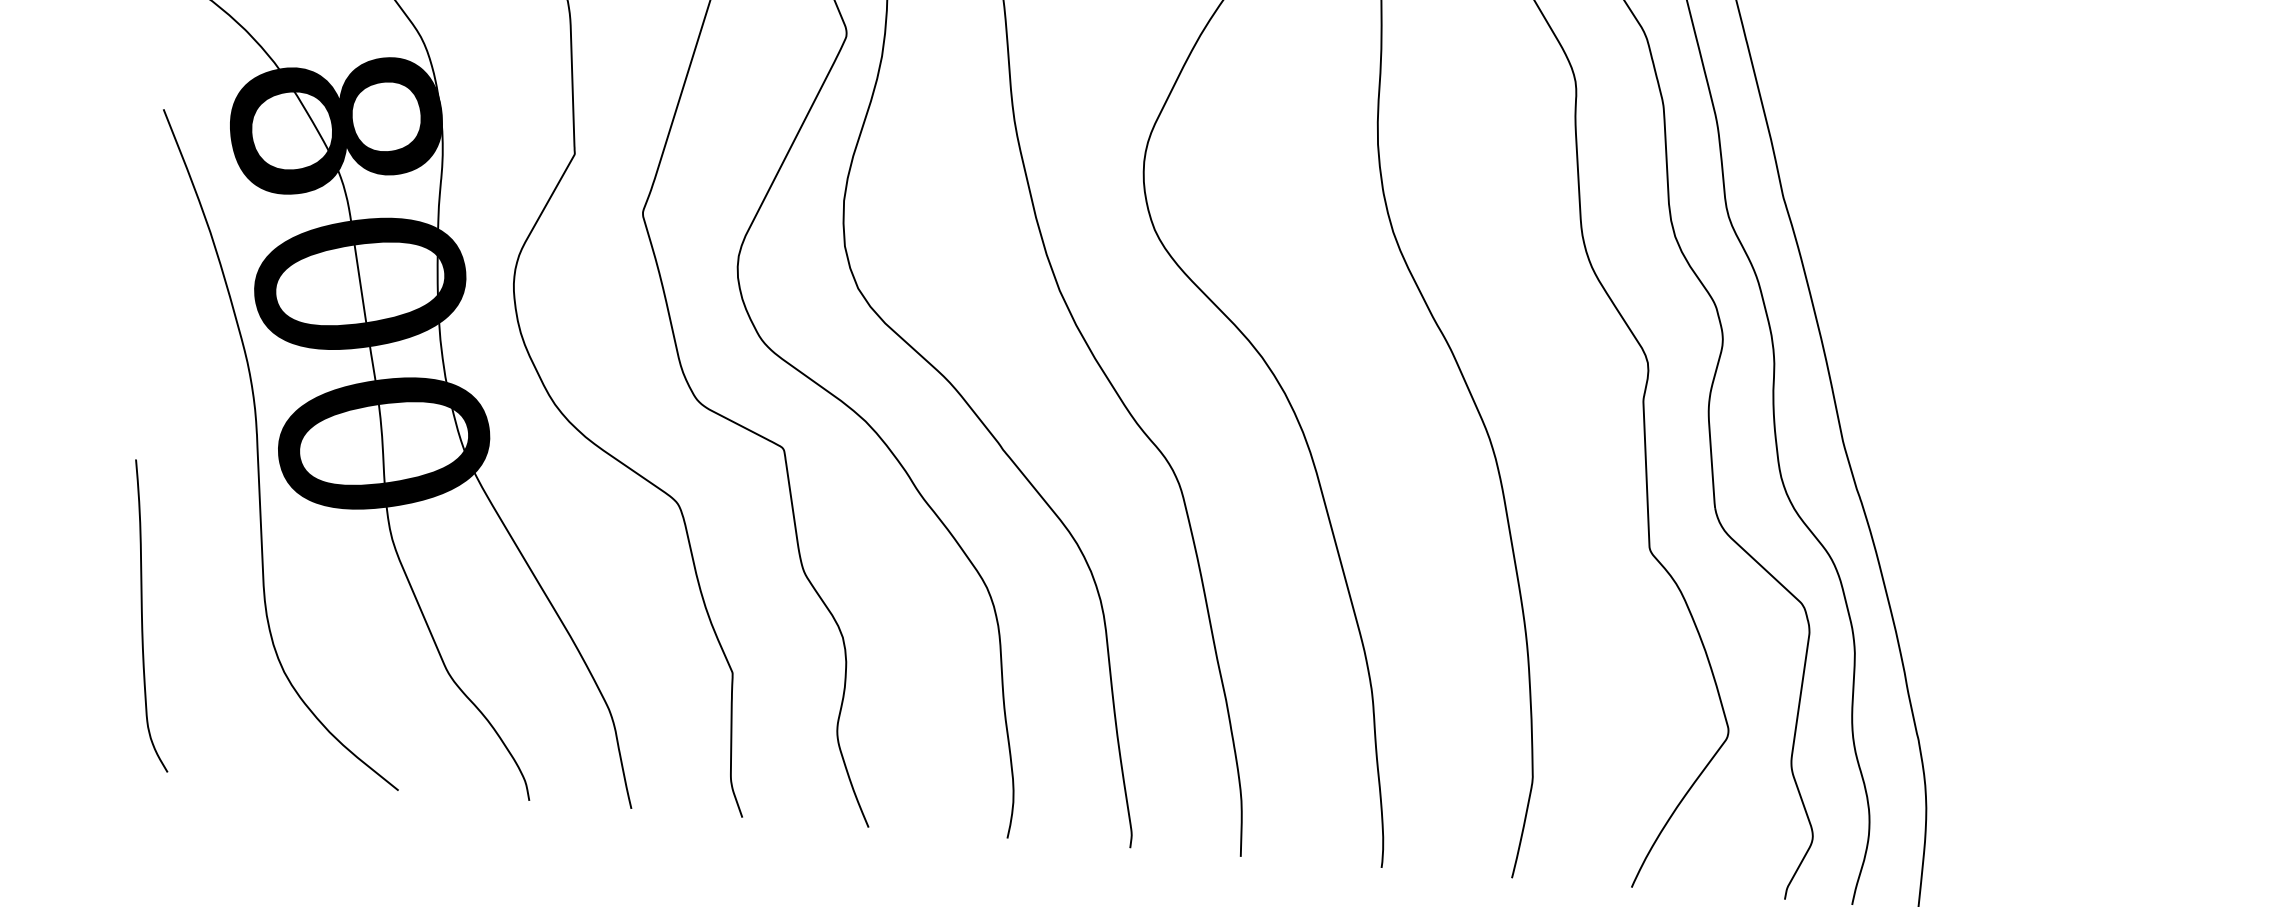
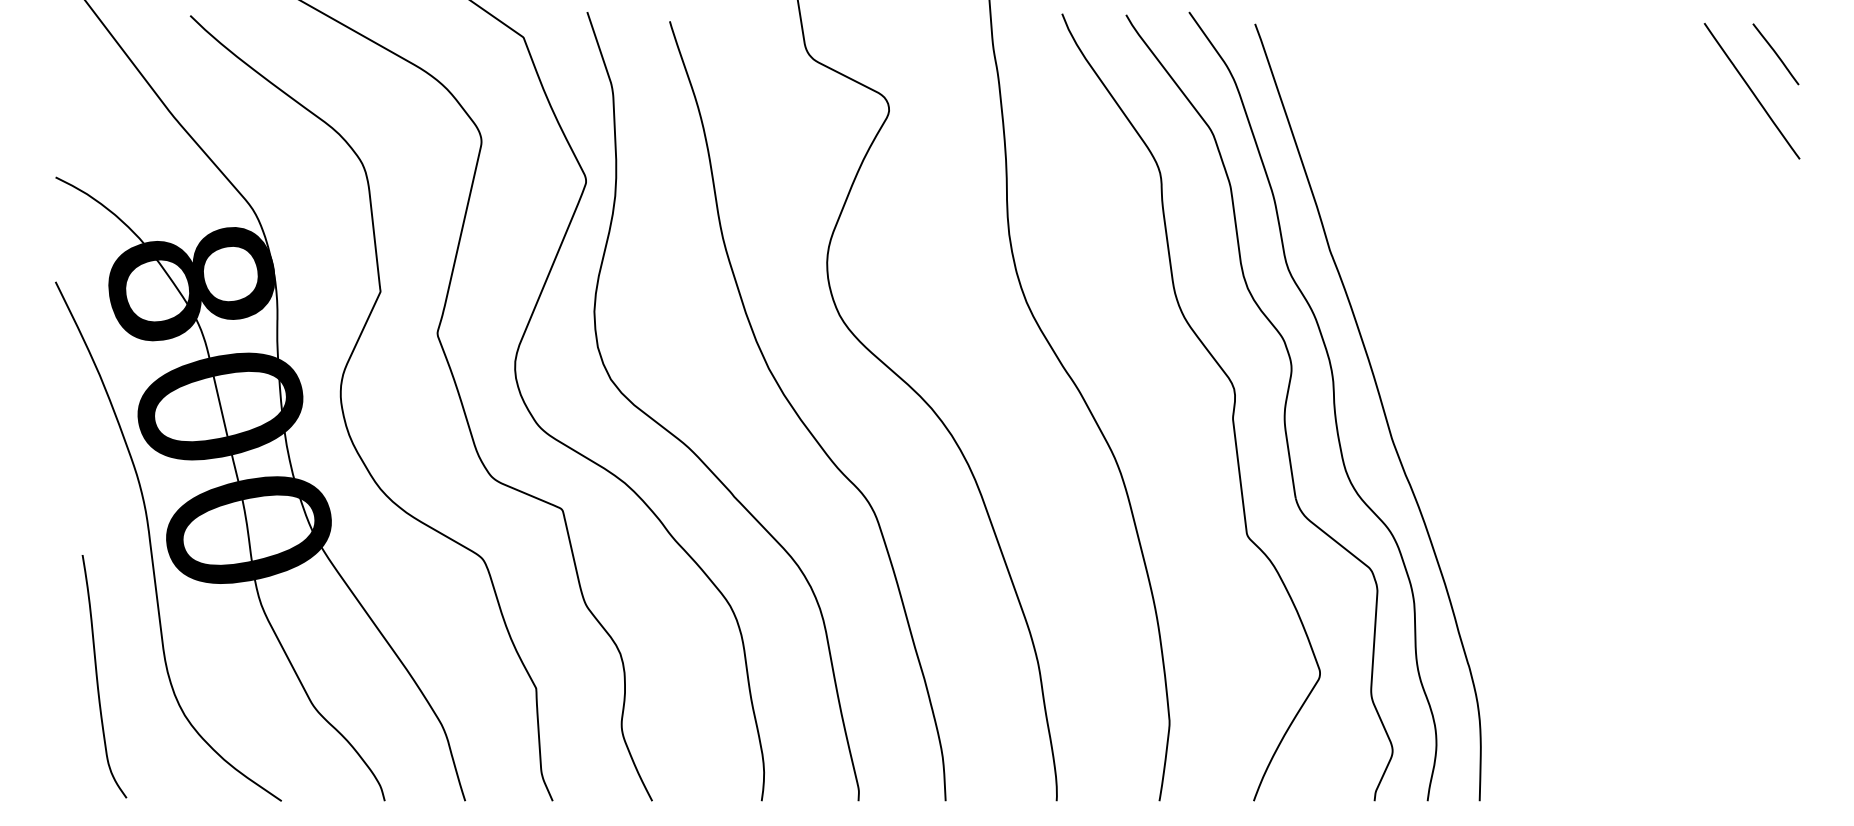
curve: (142, 615) -> (97, 676), moved

